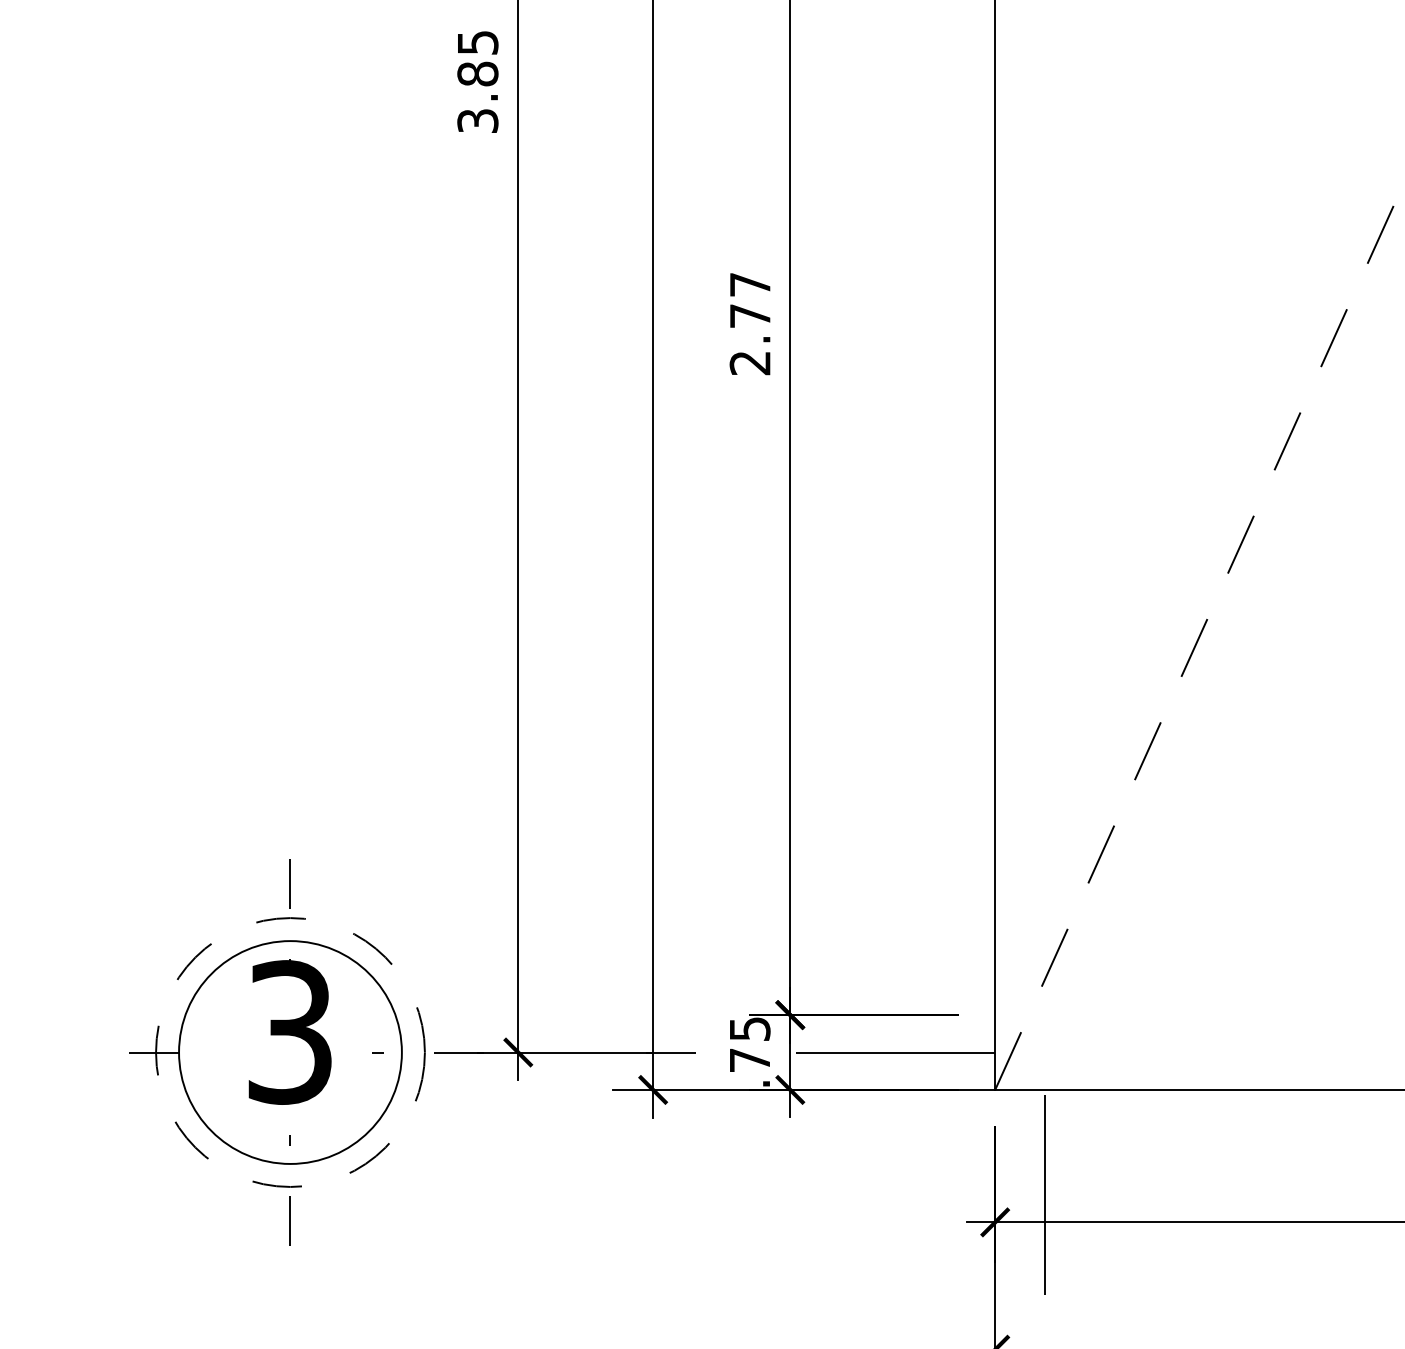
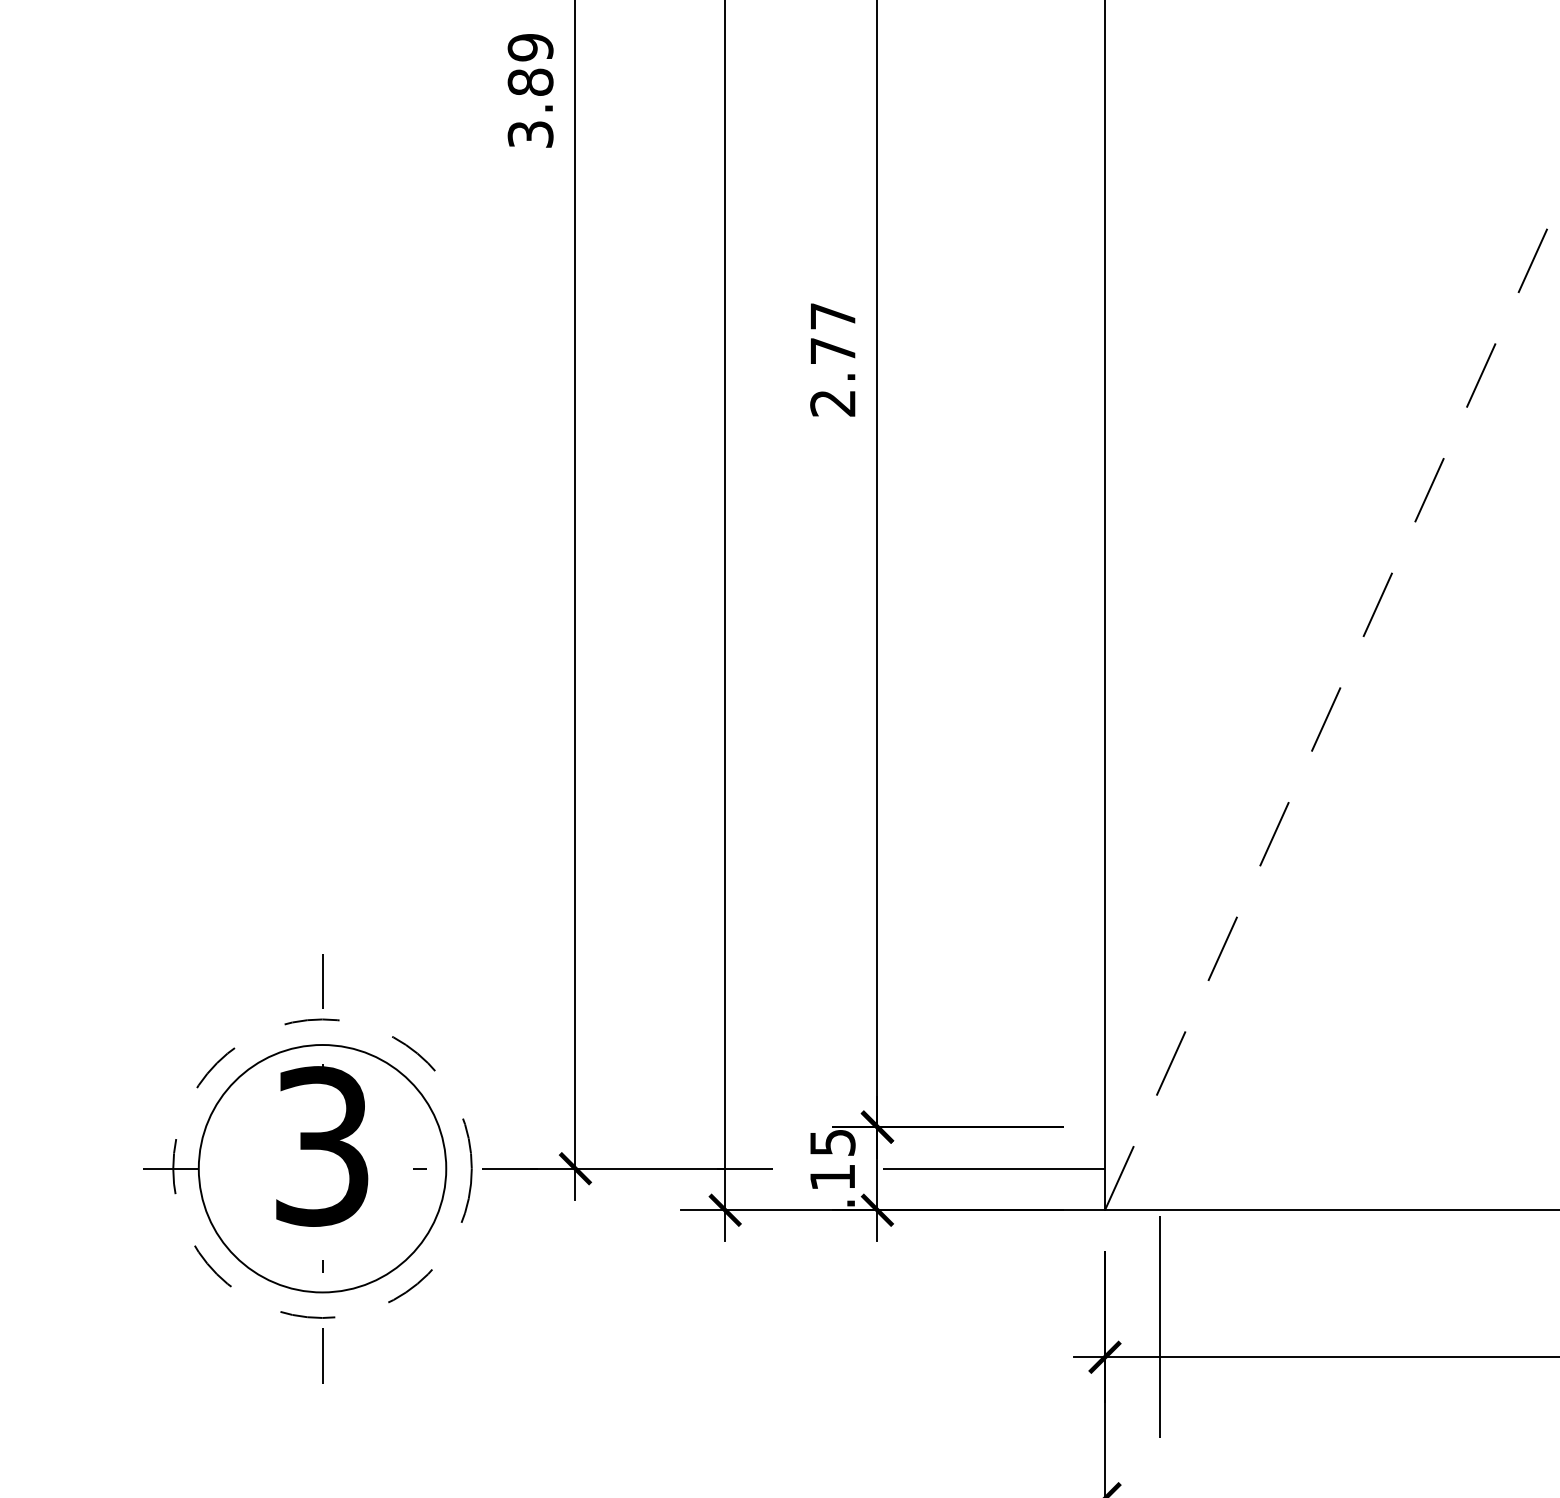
text: (477, 42) -> (530, 47), 3.85 -> 3.89
text: (749, 1059) -> (832, 1176), .75 -> .15

